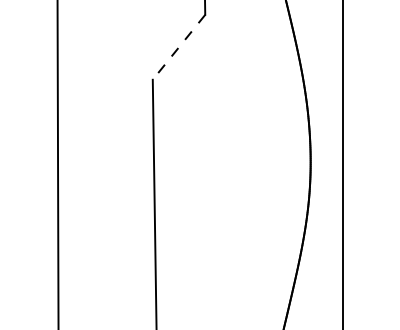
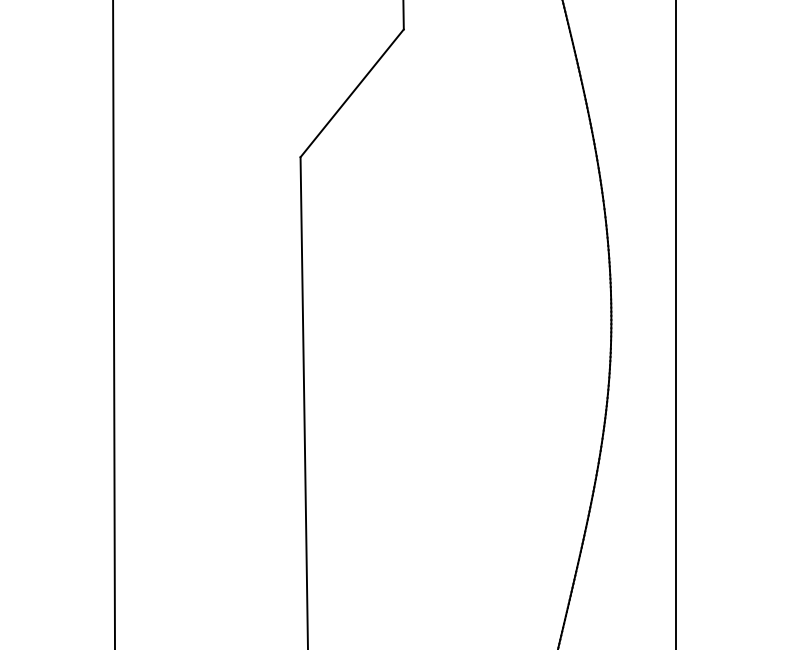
line: (179, 47) -> (353, 93), dashed -> solid

